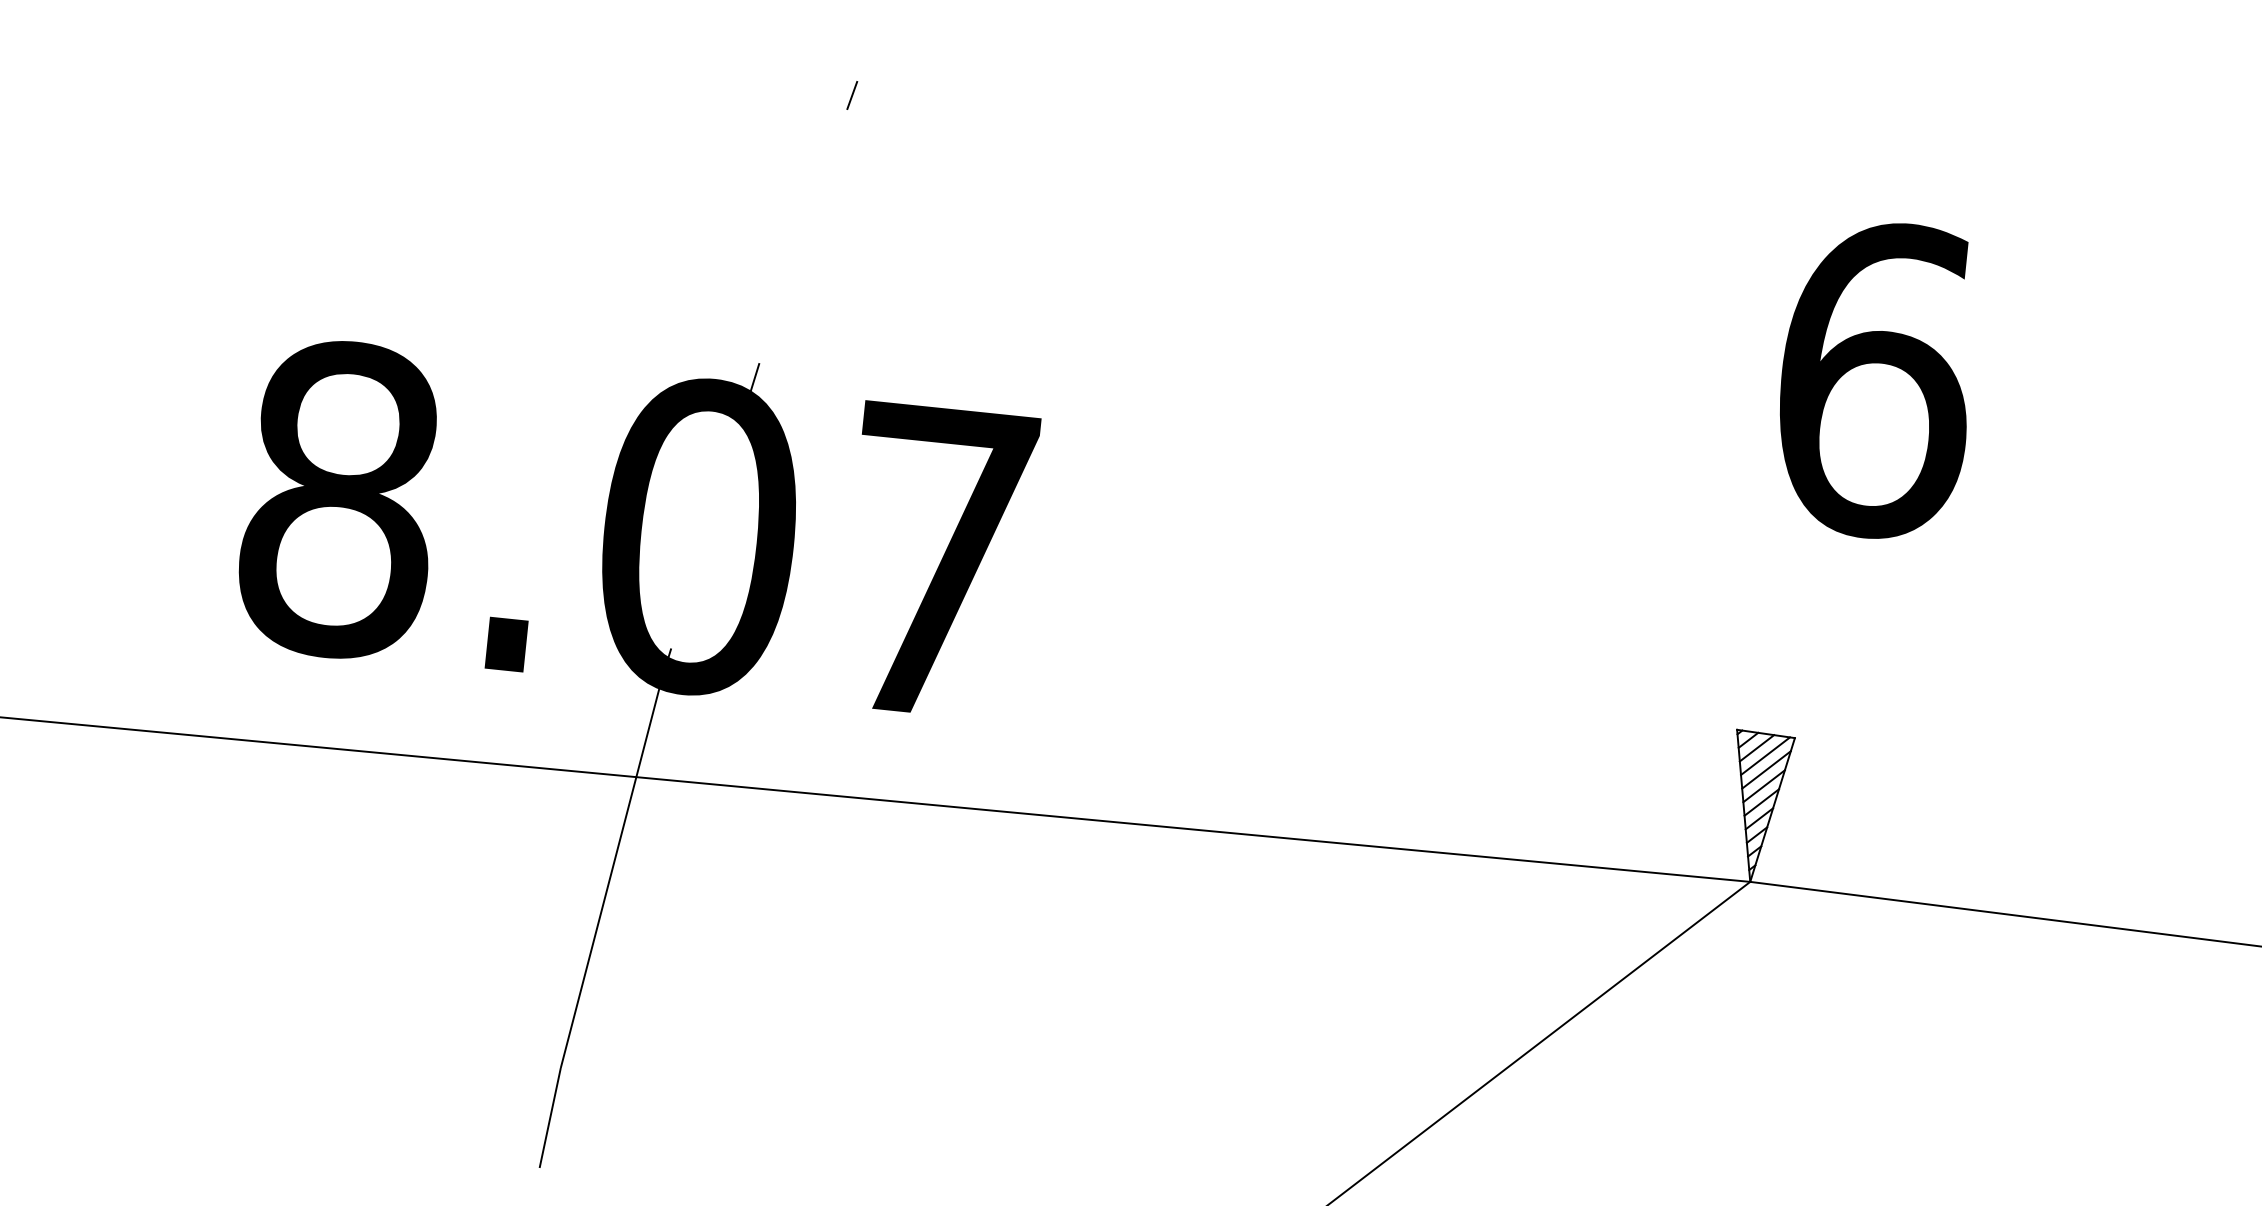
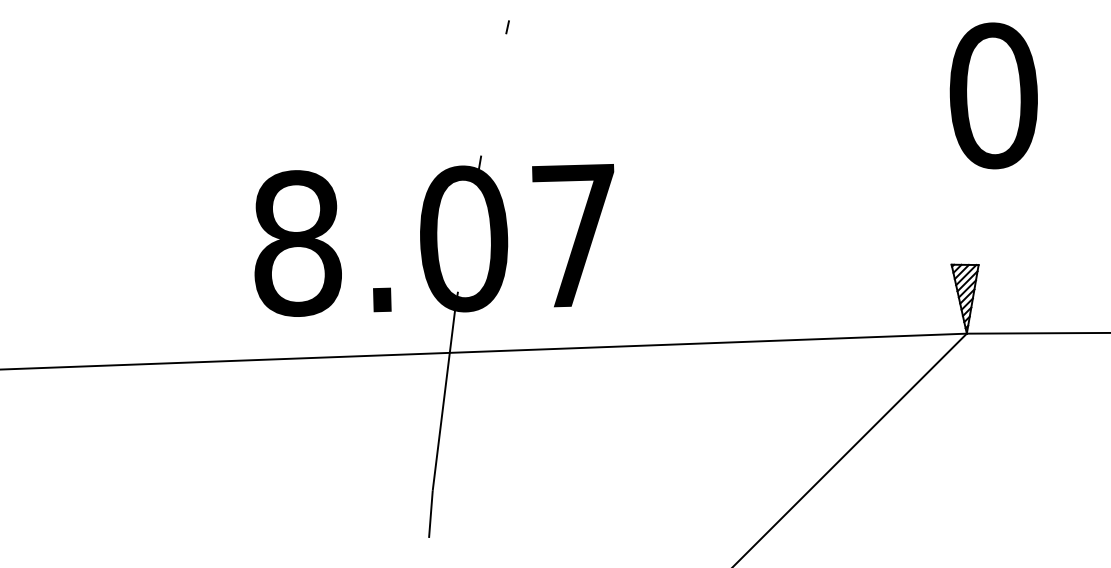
text: (1876, 379) -> (994, 95), 6 -> 0

